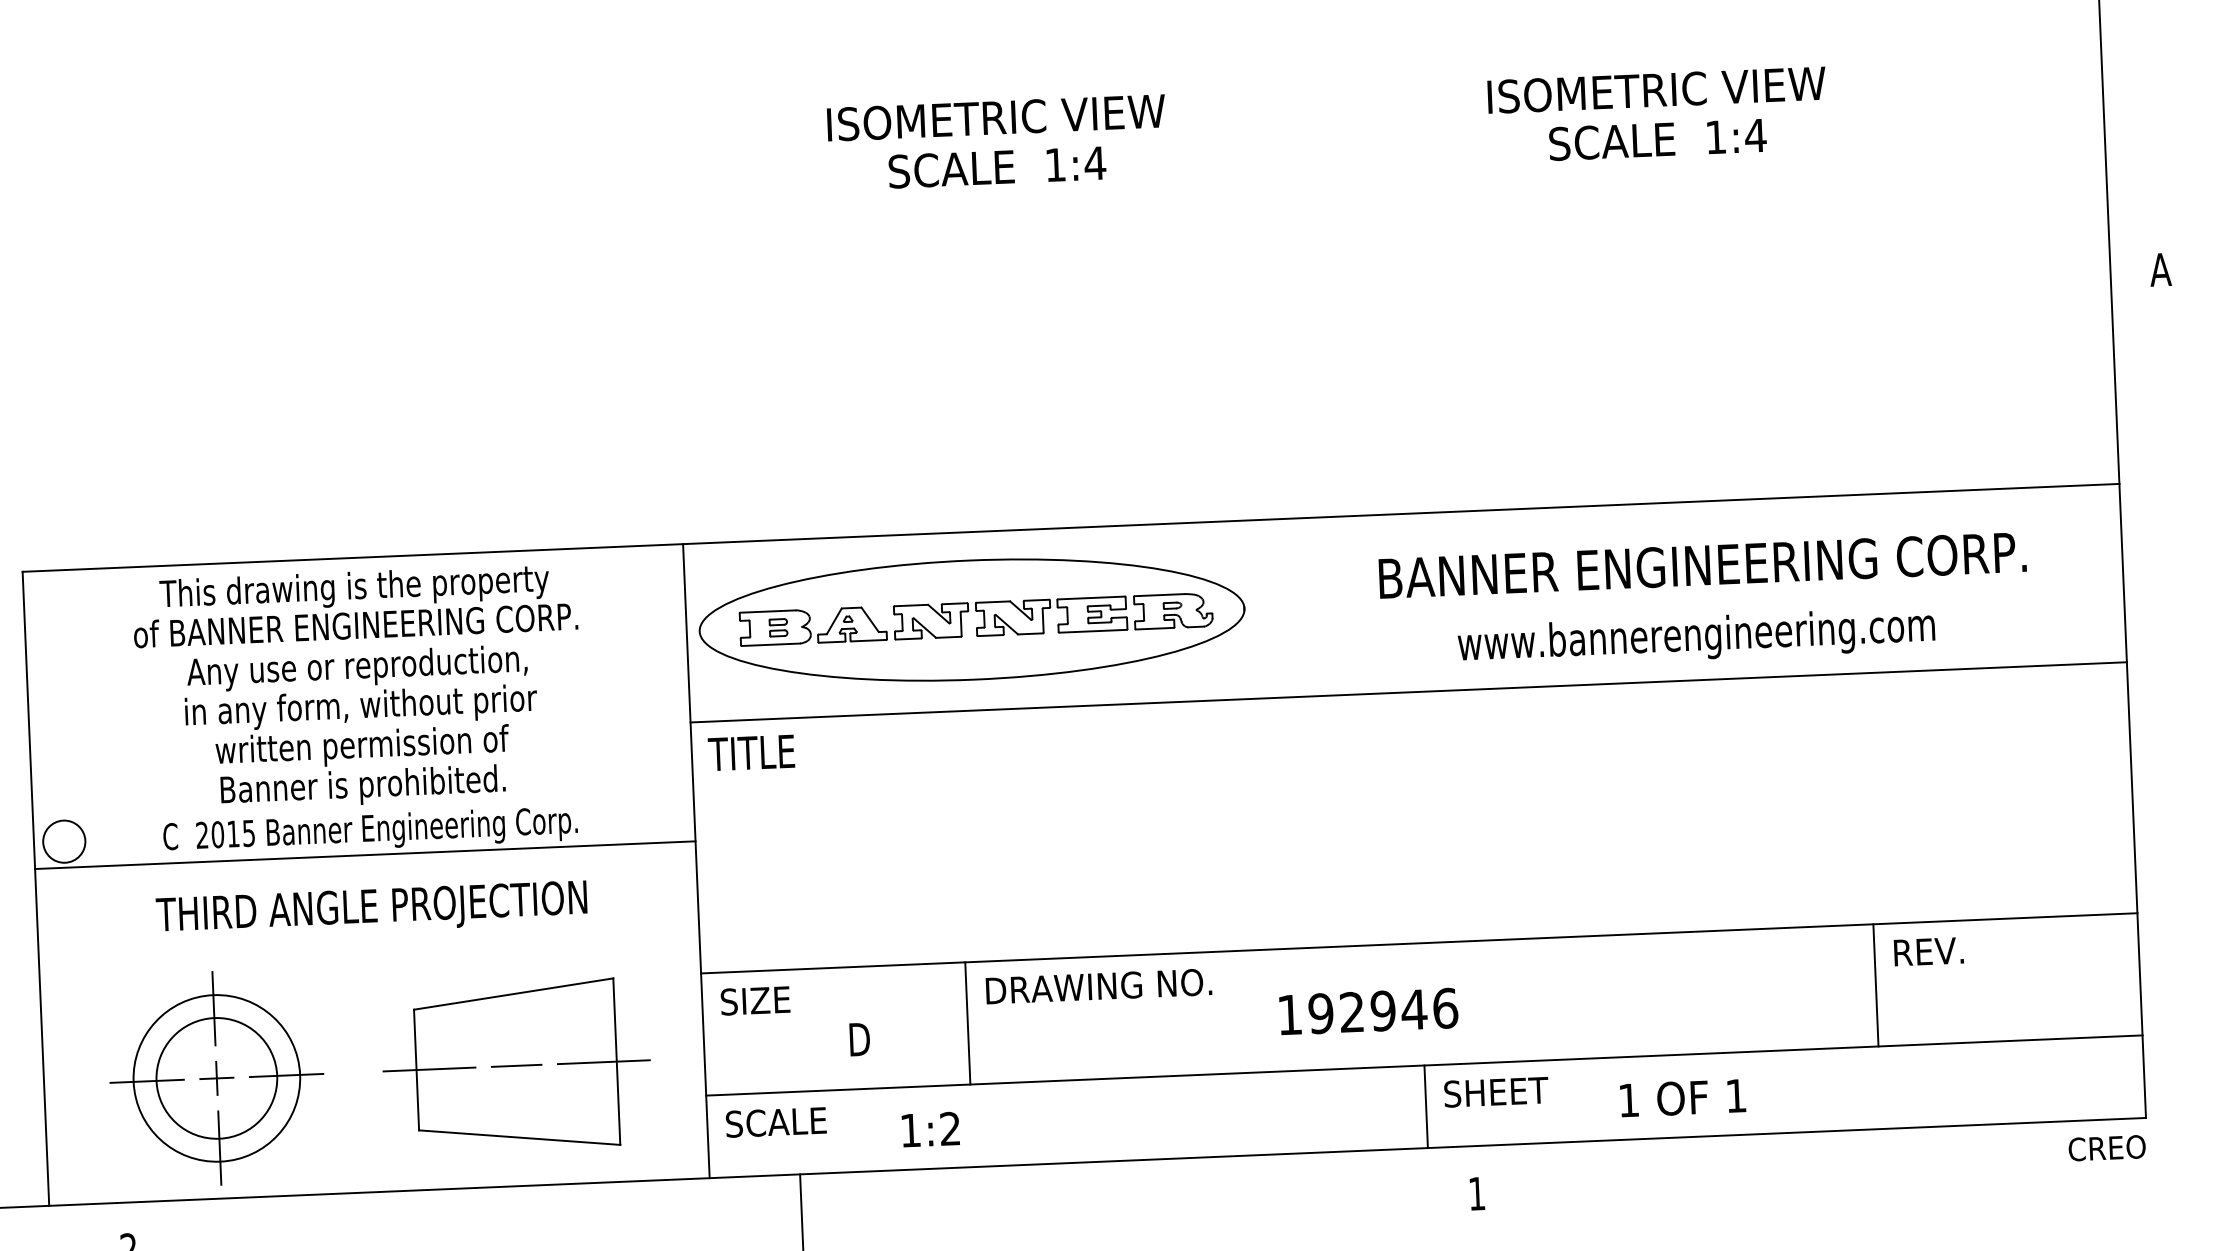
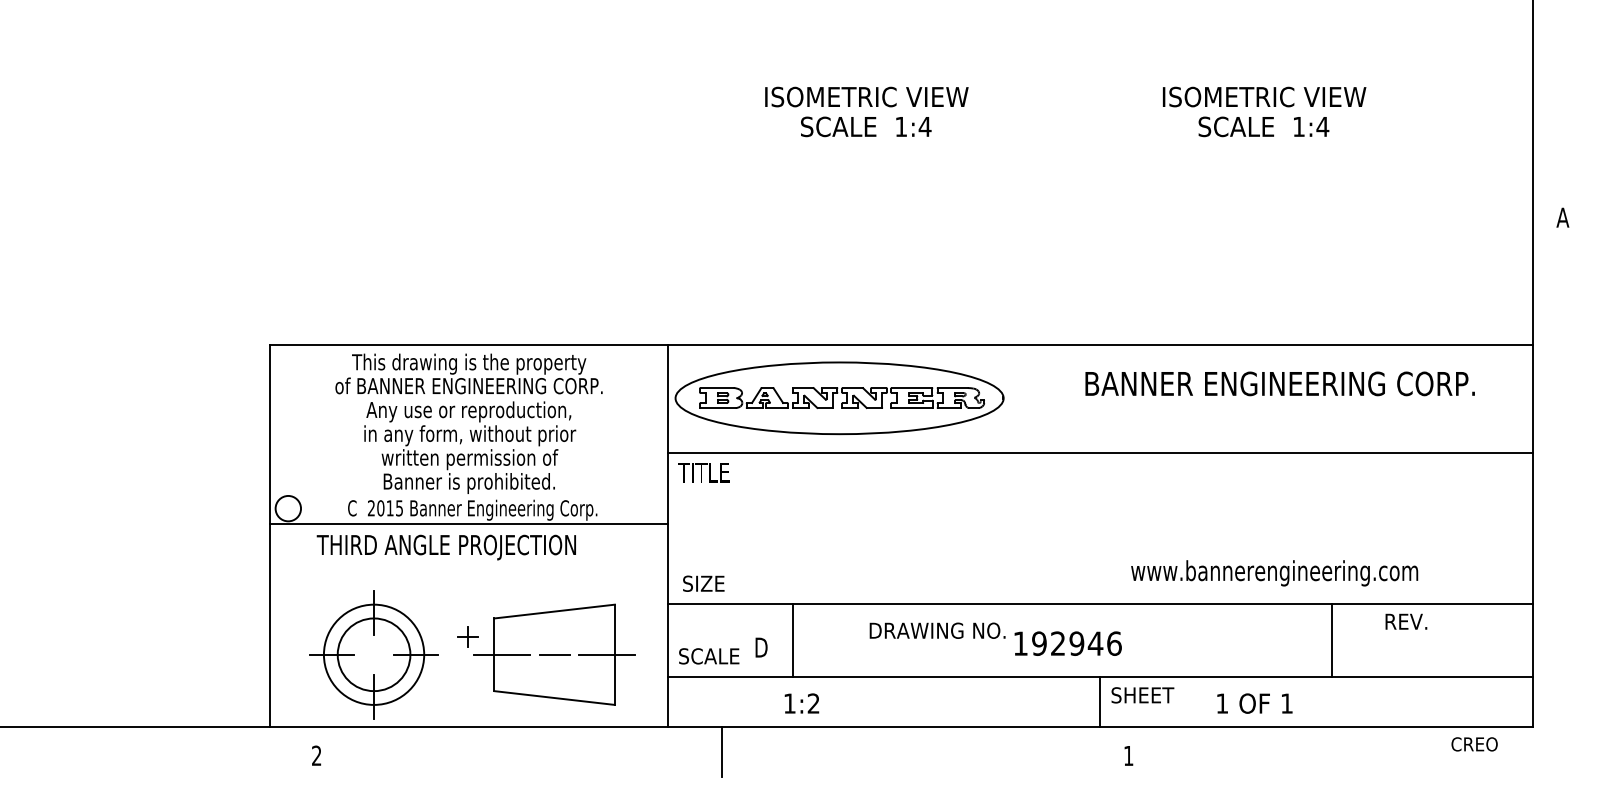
text: (1696, 638) -> (1274, 573), moved
text: (370, 910) -> (445, 547), moved
line: (1875, 985) -> (1331, 640), moved
text: (1098, 986) -> (937, 630), moved
text: (754, 1000) -> (703, 583), moved
line: (967, 1023) -> (792, 640), moved
part: (215, 1077) -> (467, 636), moved
text: (776, 1122) -> (709, 656), moved
text: (2106, 1148) -> (1474, 744), moved

